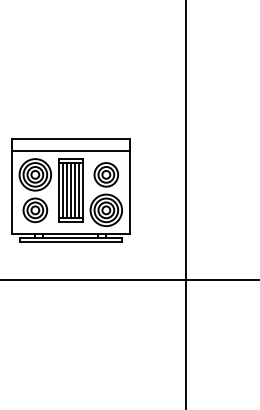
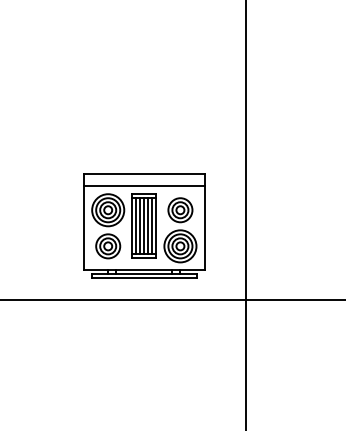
part: (71, 189) -> (144, 225), moved

